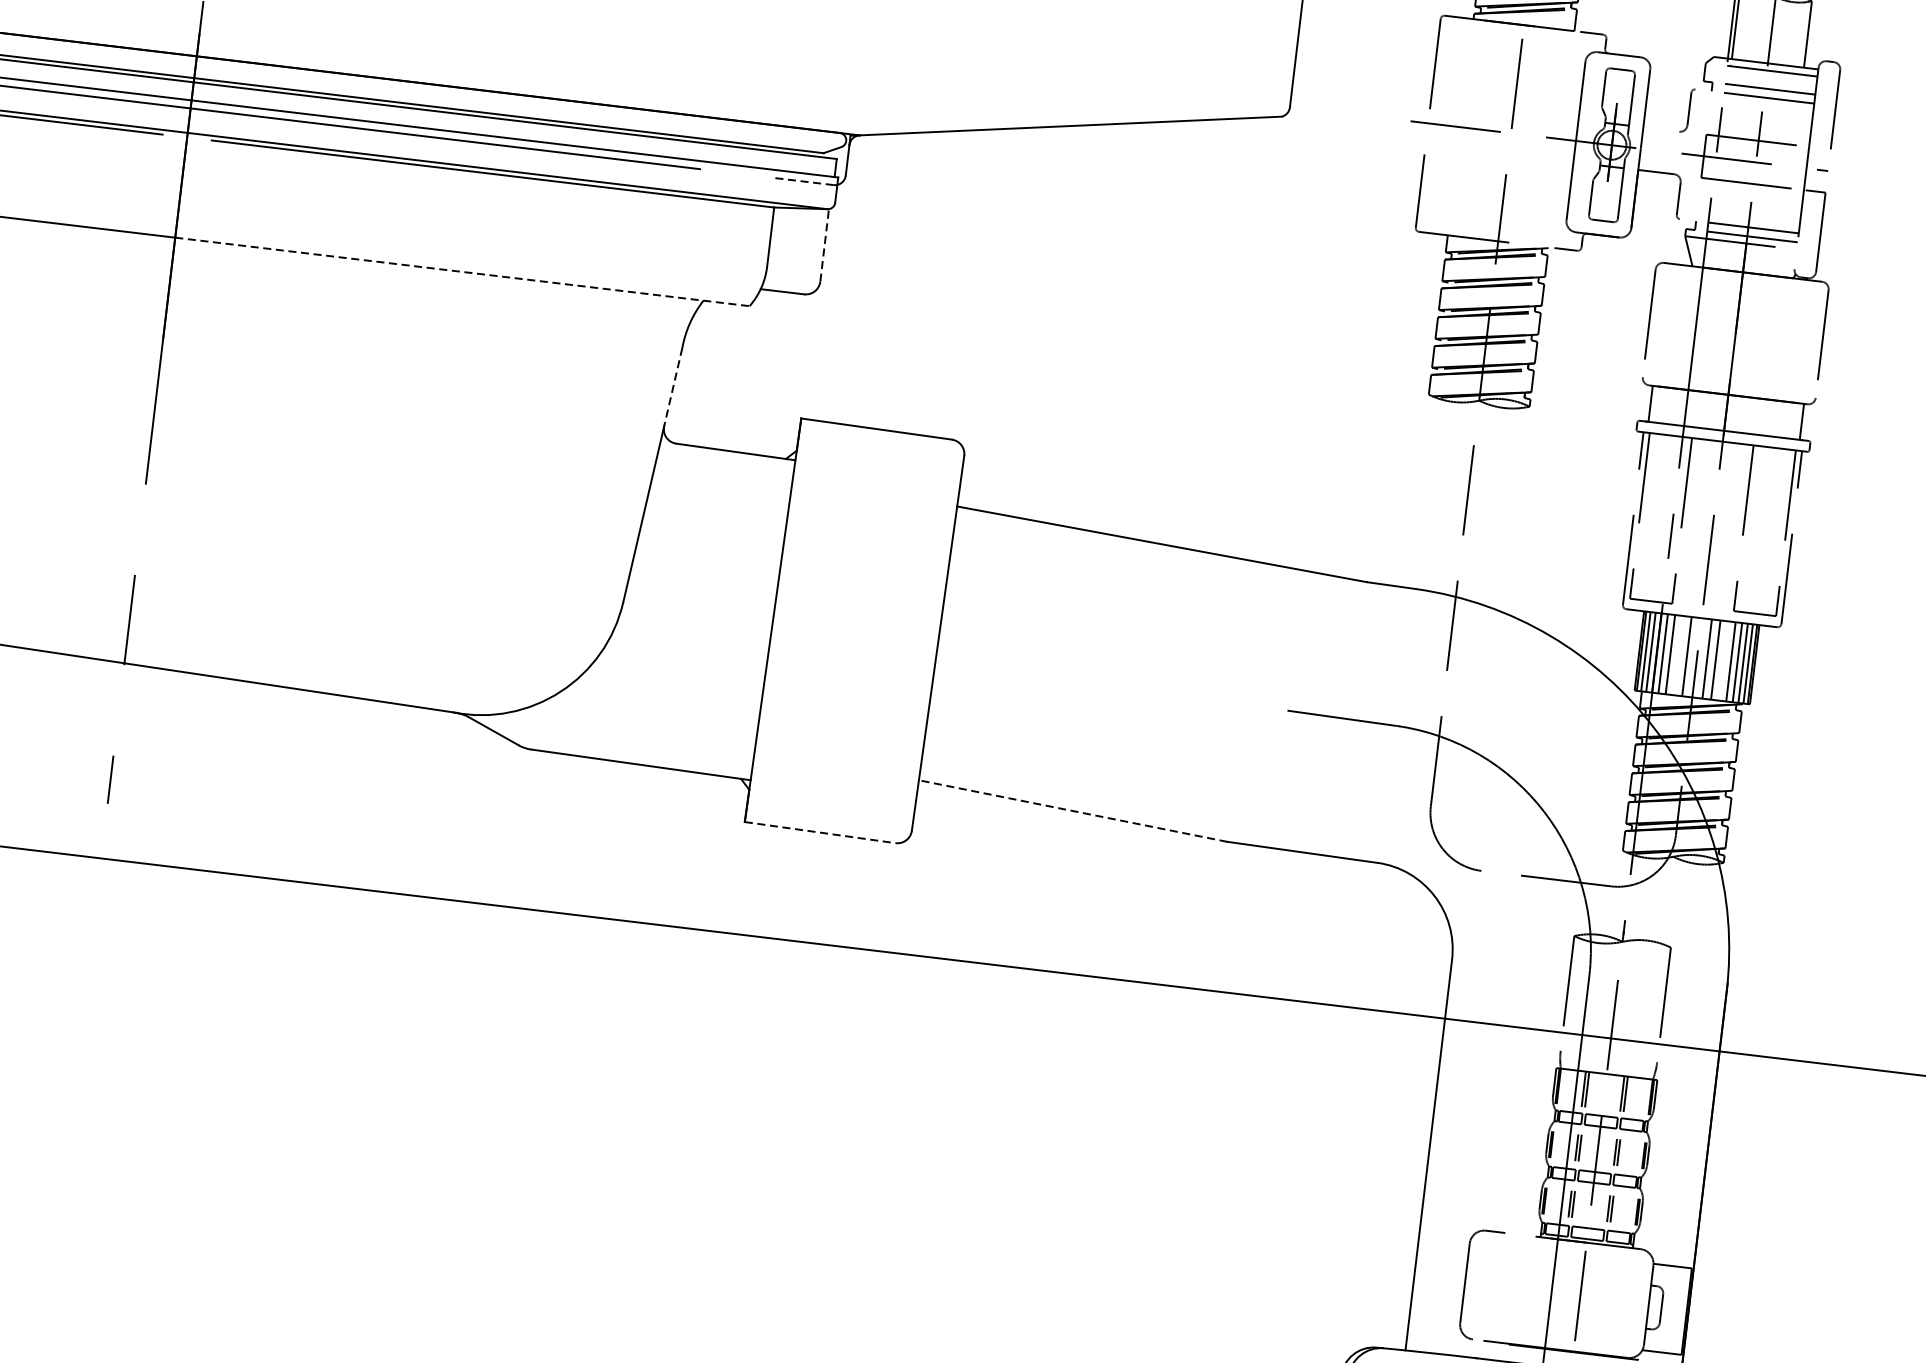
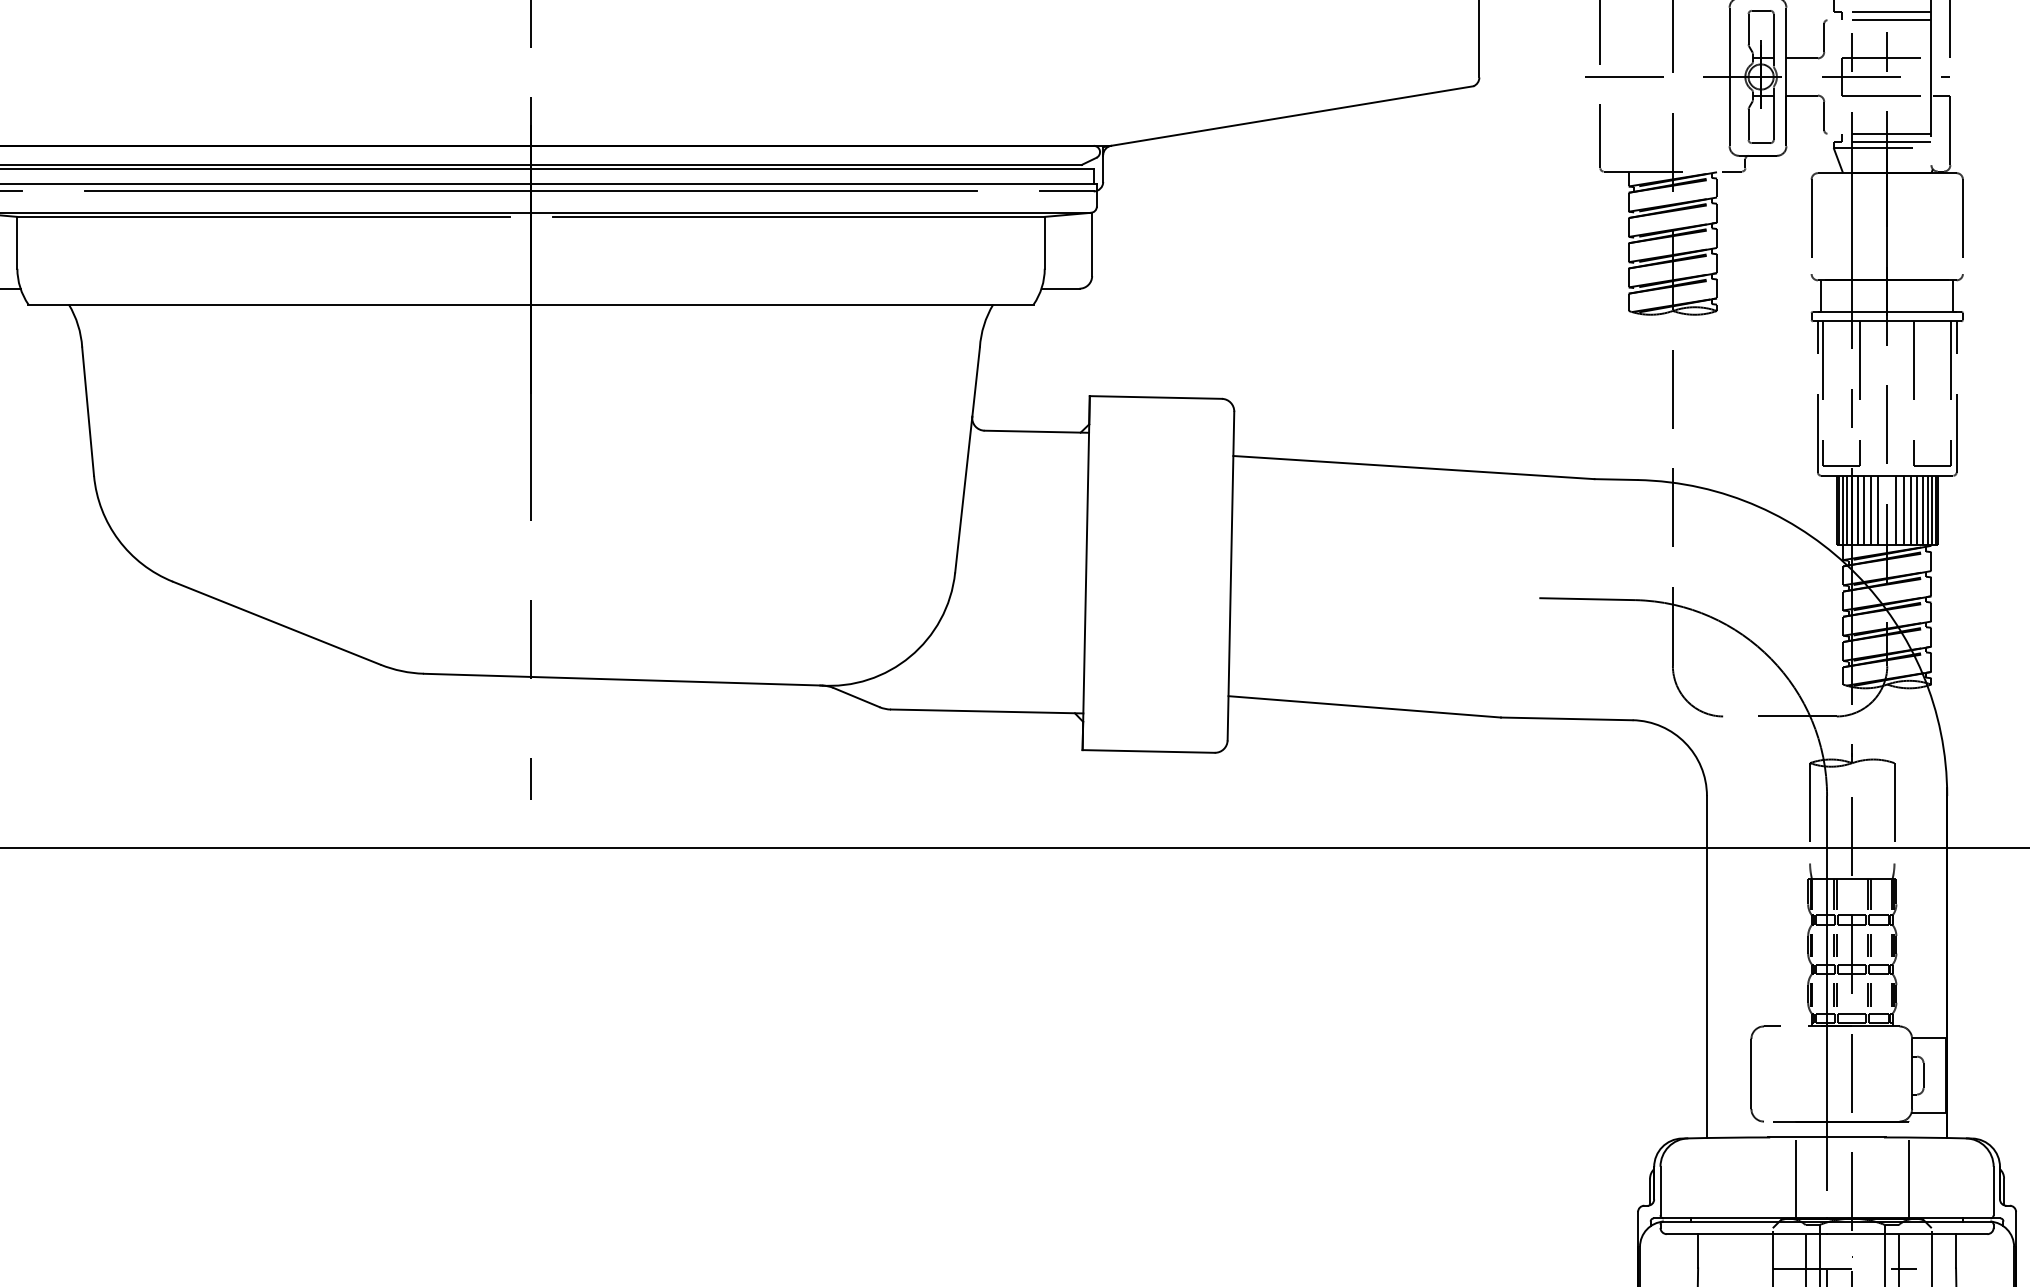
line: (1660, 129) -> (1801, 58), added
line: (802, 181) -> (1066, 191), dashed -> solid
line: (825, 245) -> (1092, 244), dashed -> solid
line: (462, 271) -> (782, 304), dashed -> solid
line: (673, 387) -> (976, 382), dashed -> solid
line: (1677, 655) -> (1870, 510), added
line: (1723, 661) -> (1910, 510), added
line: (1072, 810) -> (1364, 706), dashed -> solid
line: (821, 832) -> (1149, 751), dashed -> solid

